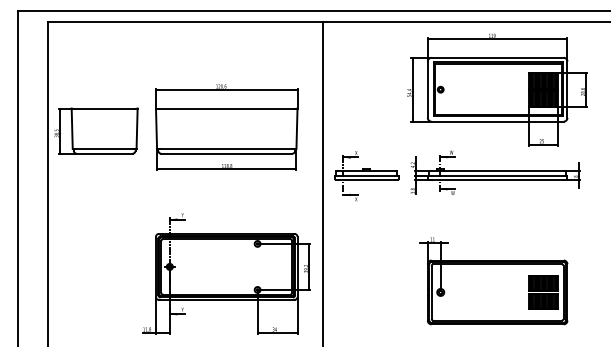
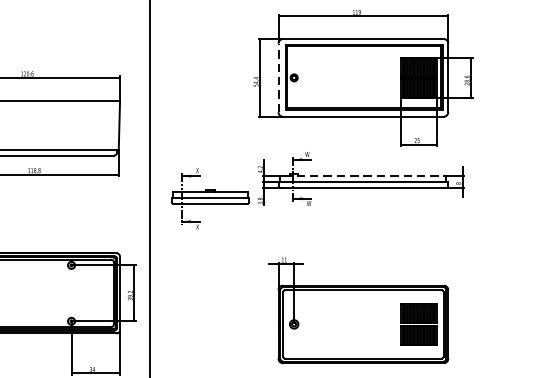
line: (427, 89) -> (278, 77), solid -> dashed
line: (497, 170) -> (363, 176), solid -> dashed
part: (366, 176) -> (210, 199), moved

